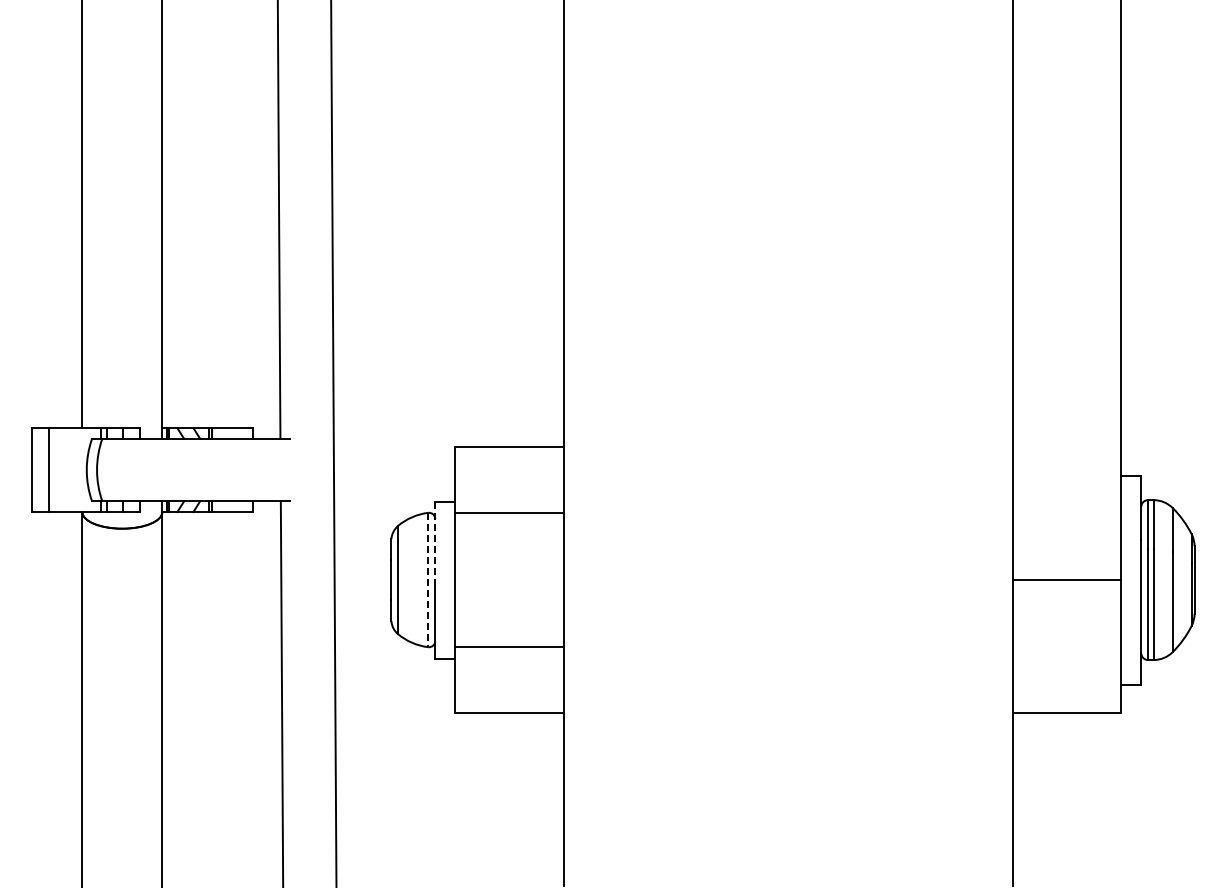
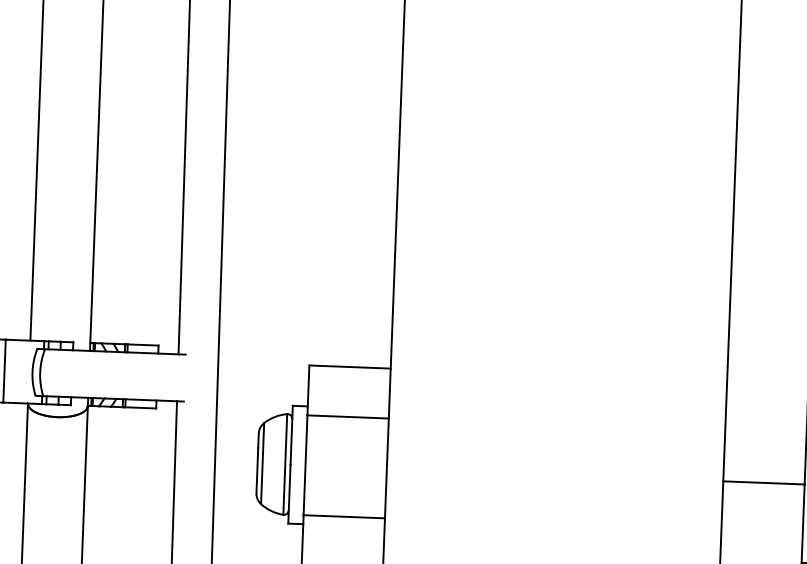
line: (435, 541) -> (291, 435), dashed -> solid
line: (428, 580) -> (285, 464), dashed -> solid

